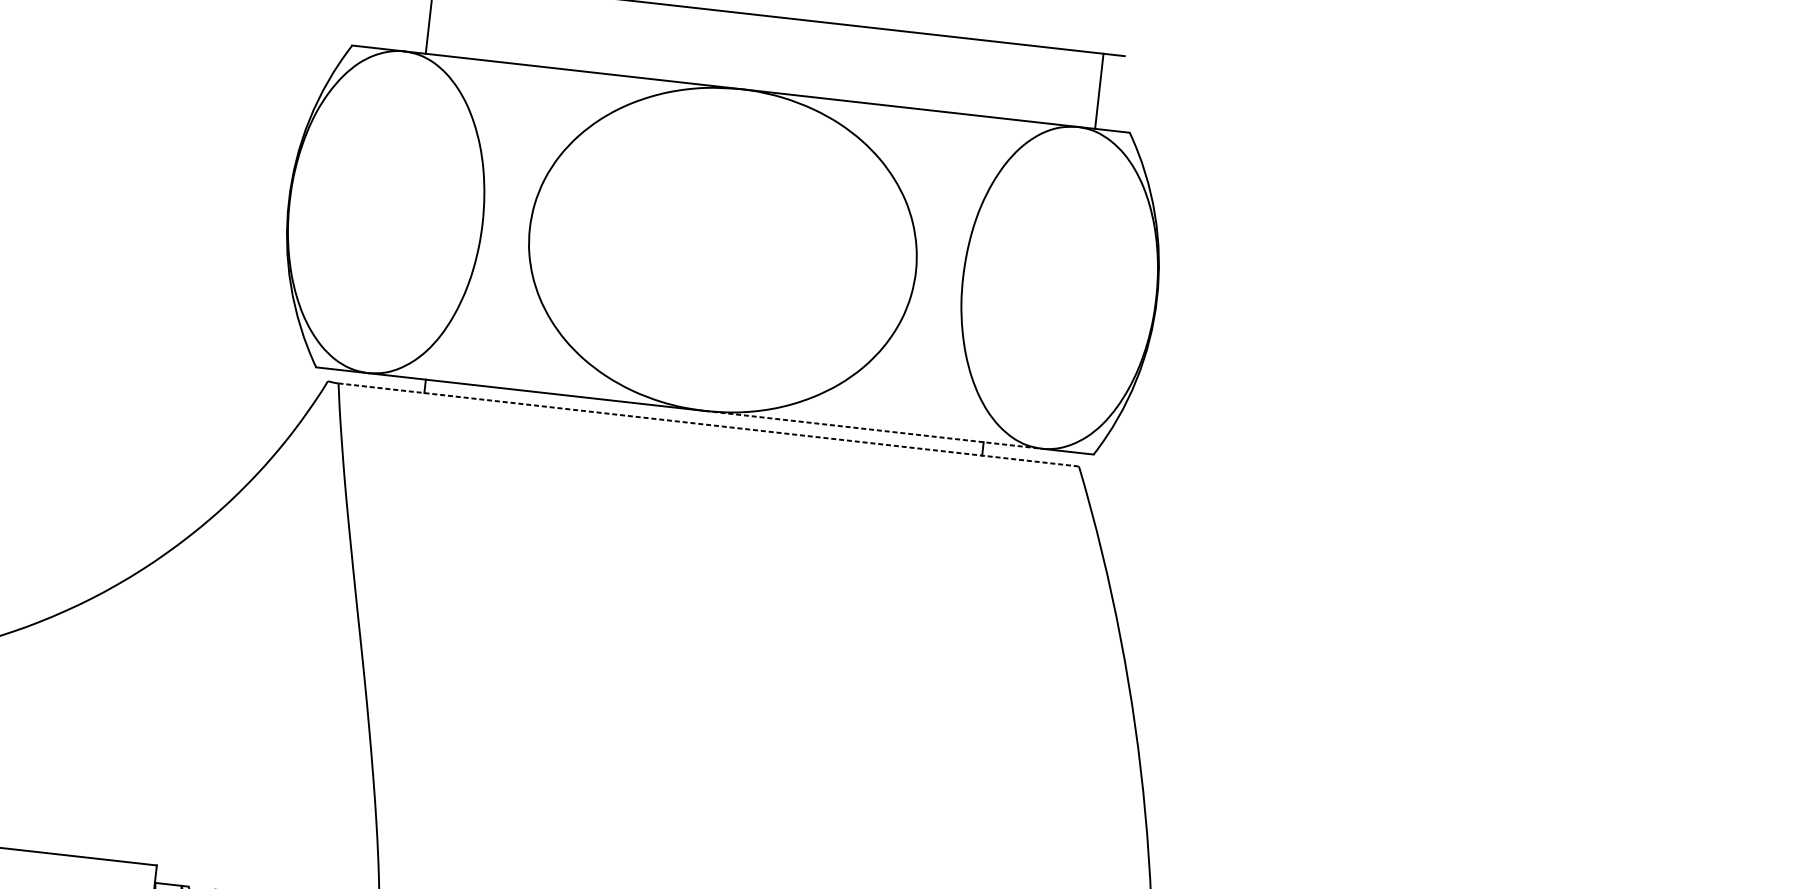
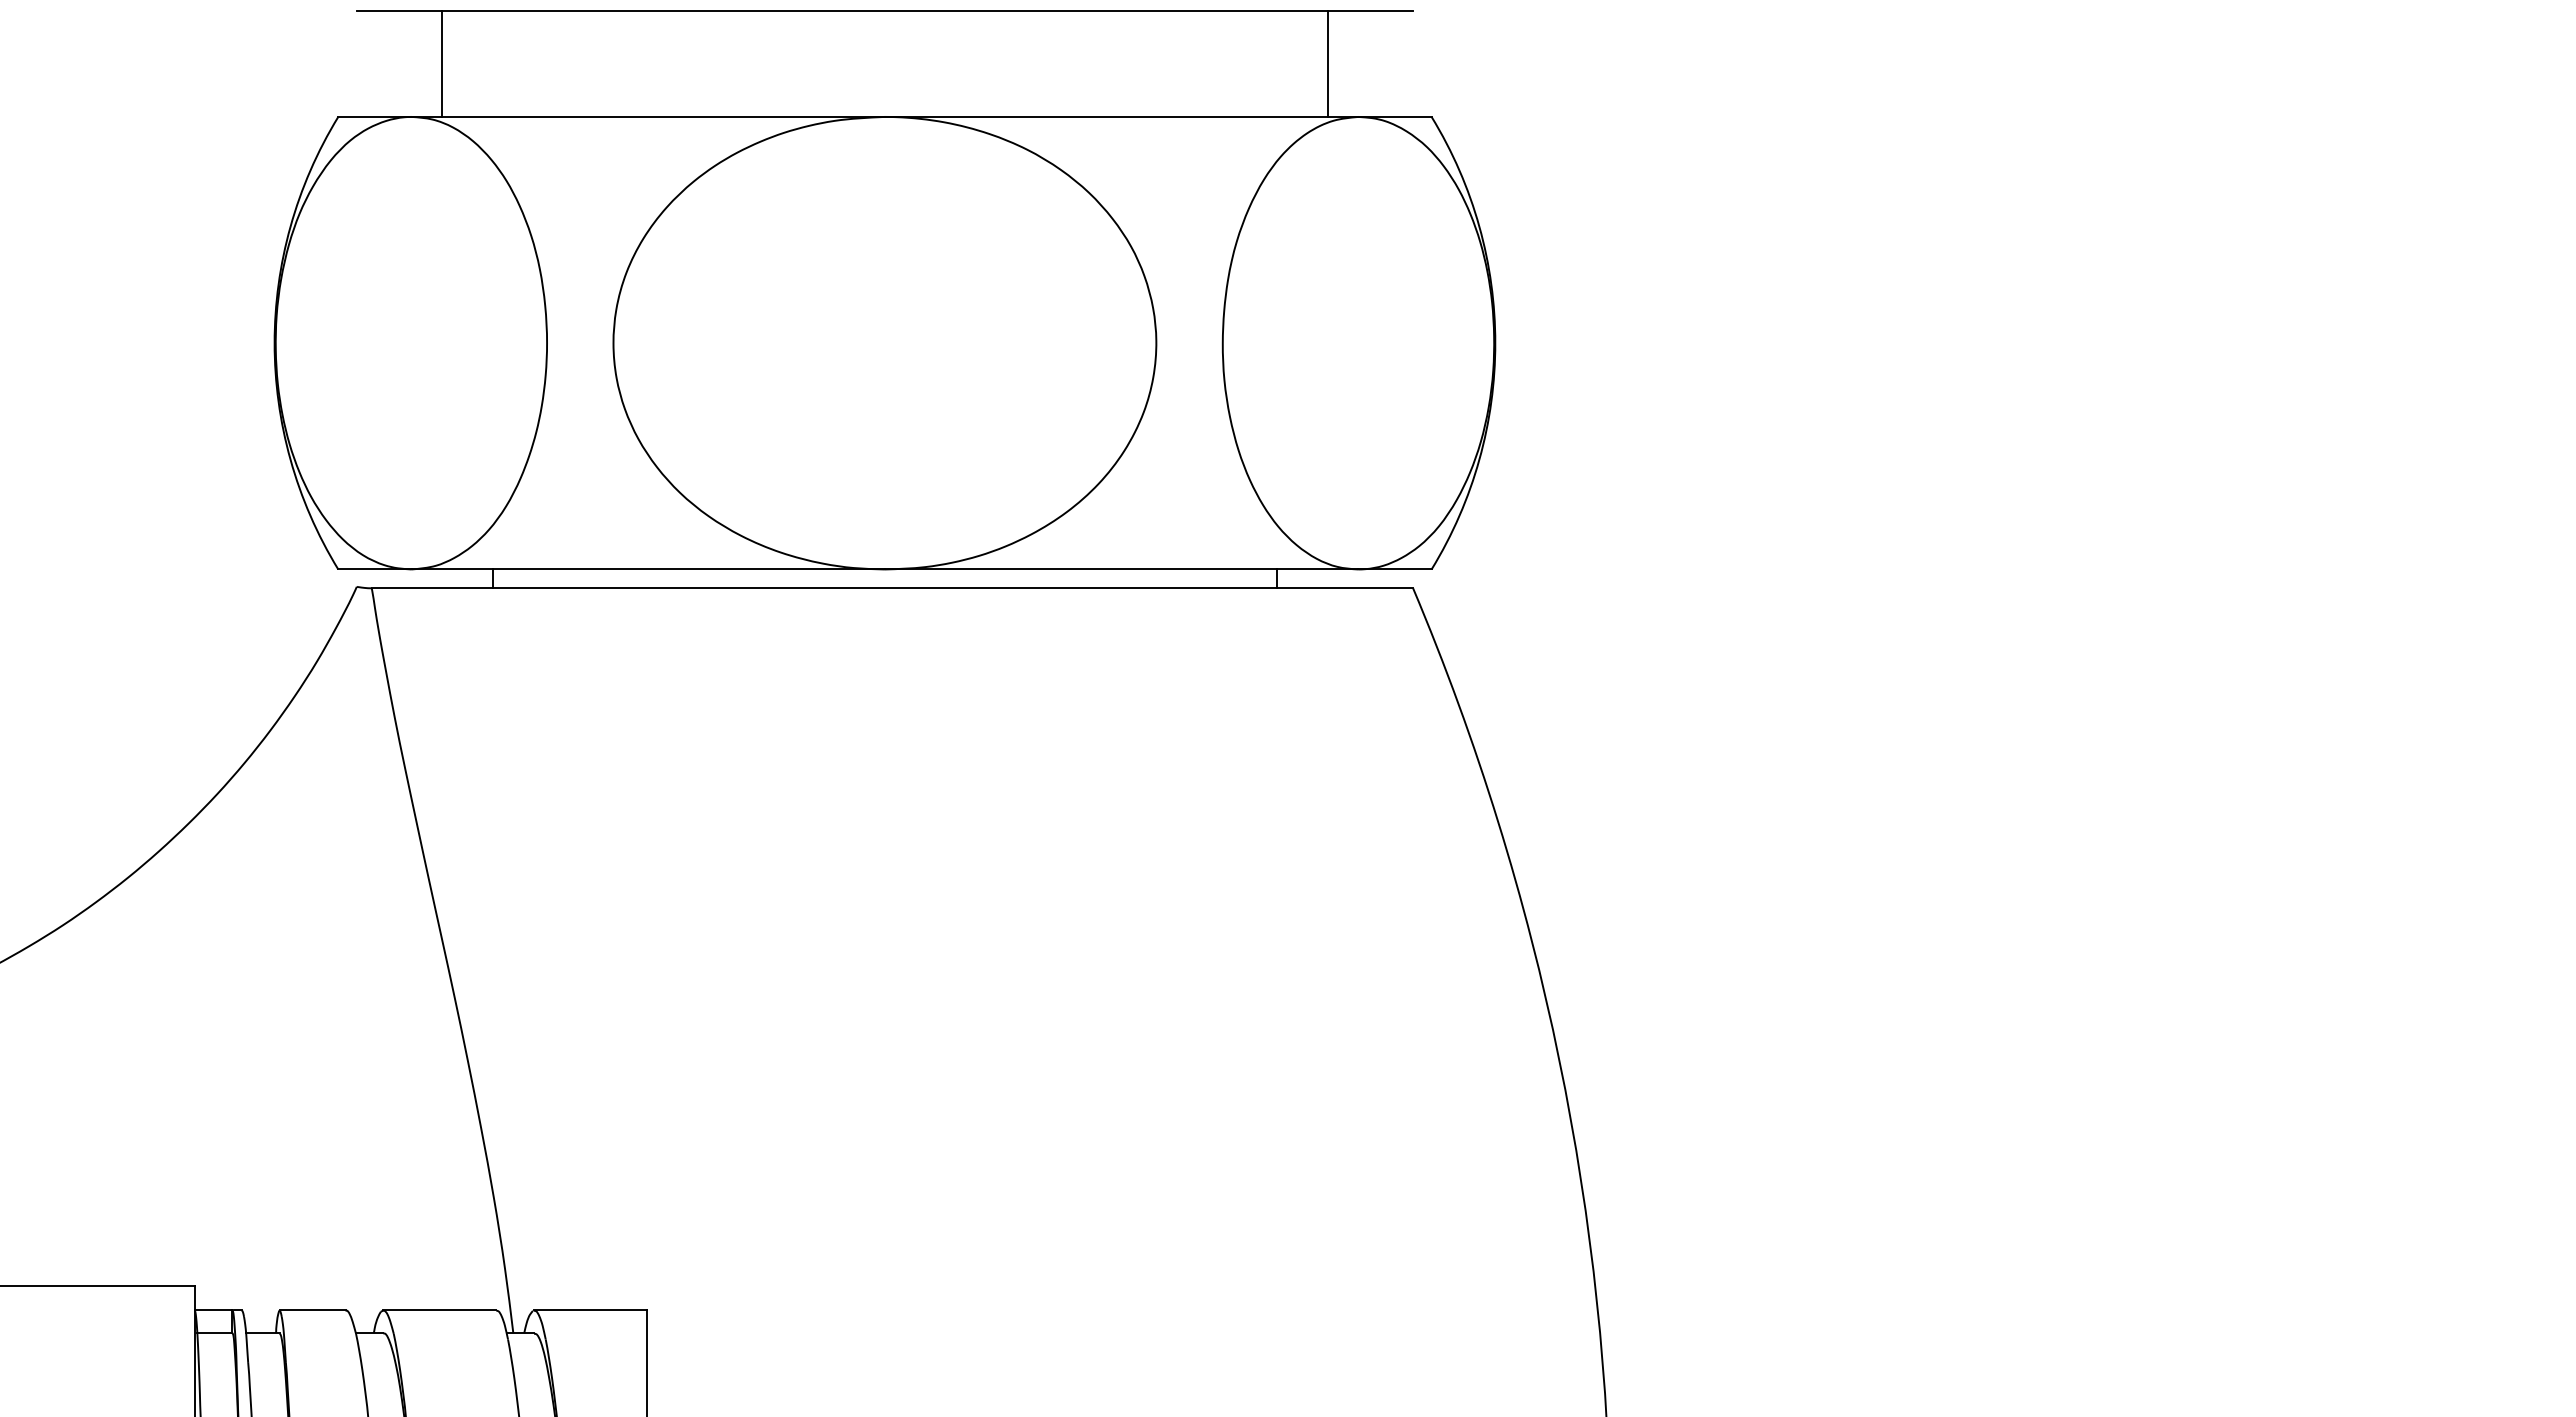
line: (1099, 90) -> (1327, 63), moved
line: (708, 425) -> (891, 588), dashed -> solid
line: (873, 429) -> (1121, 569), dashed -> solid

